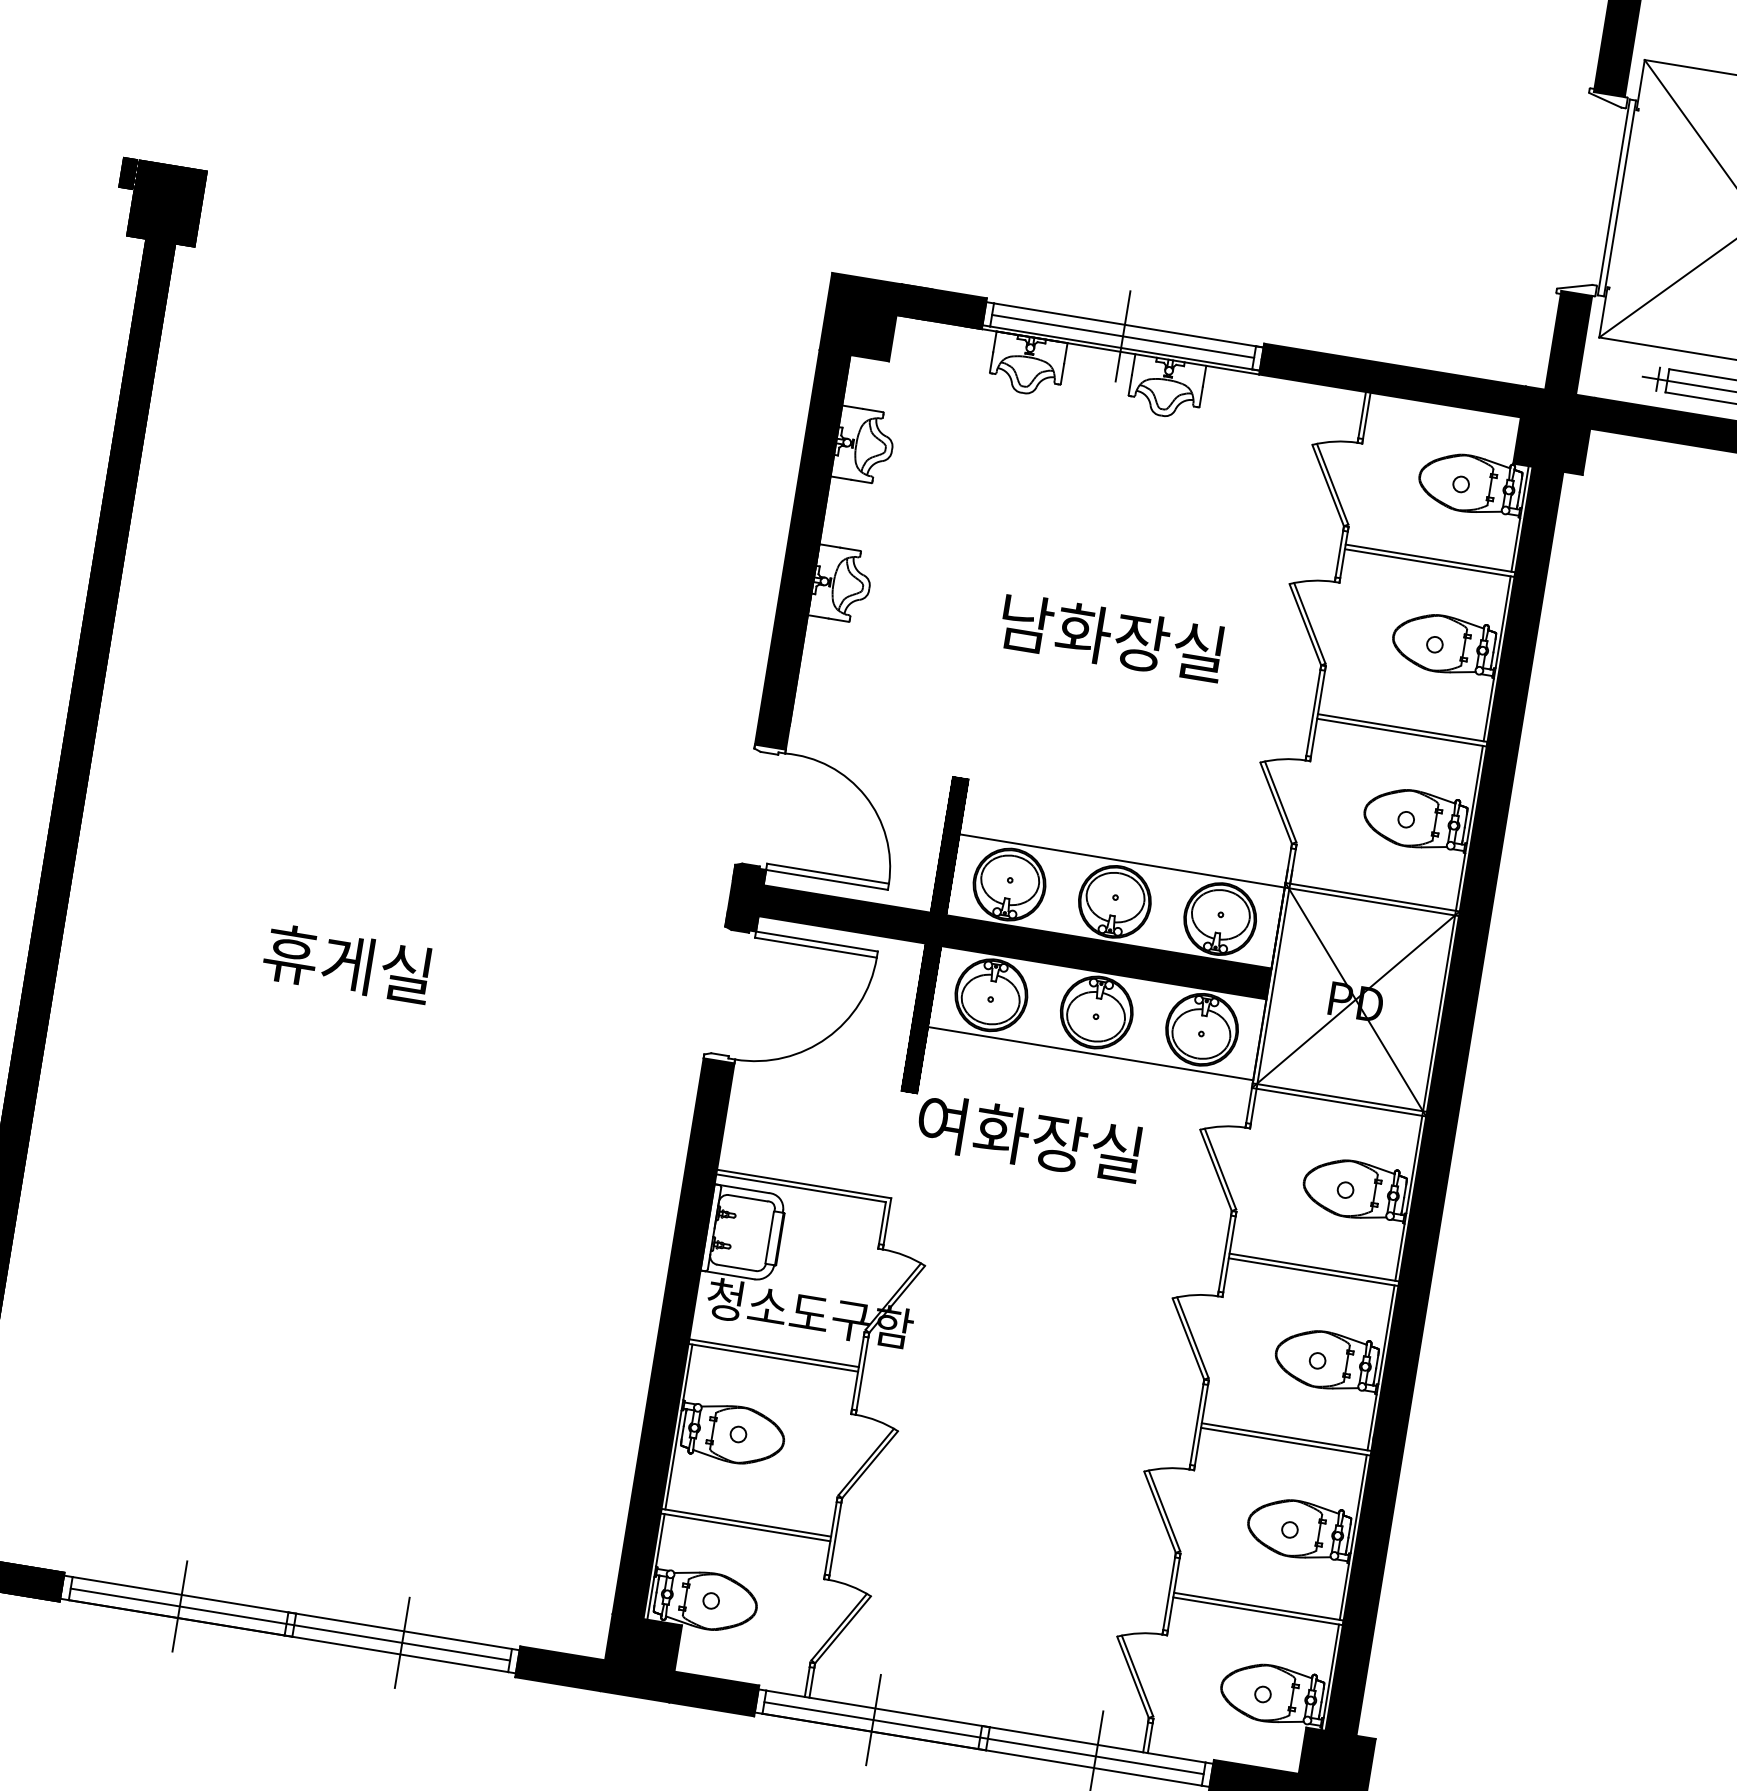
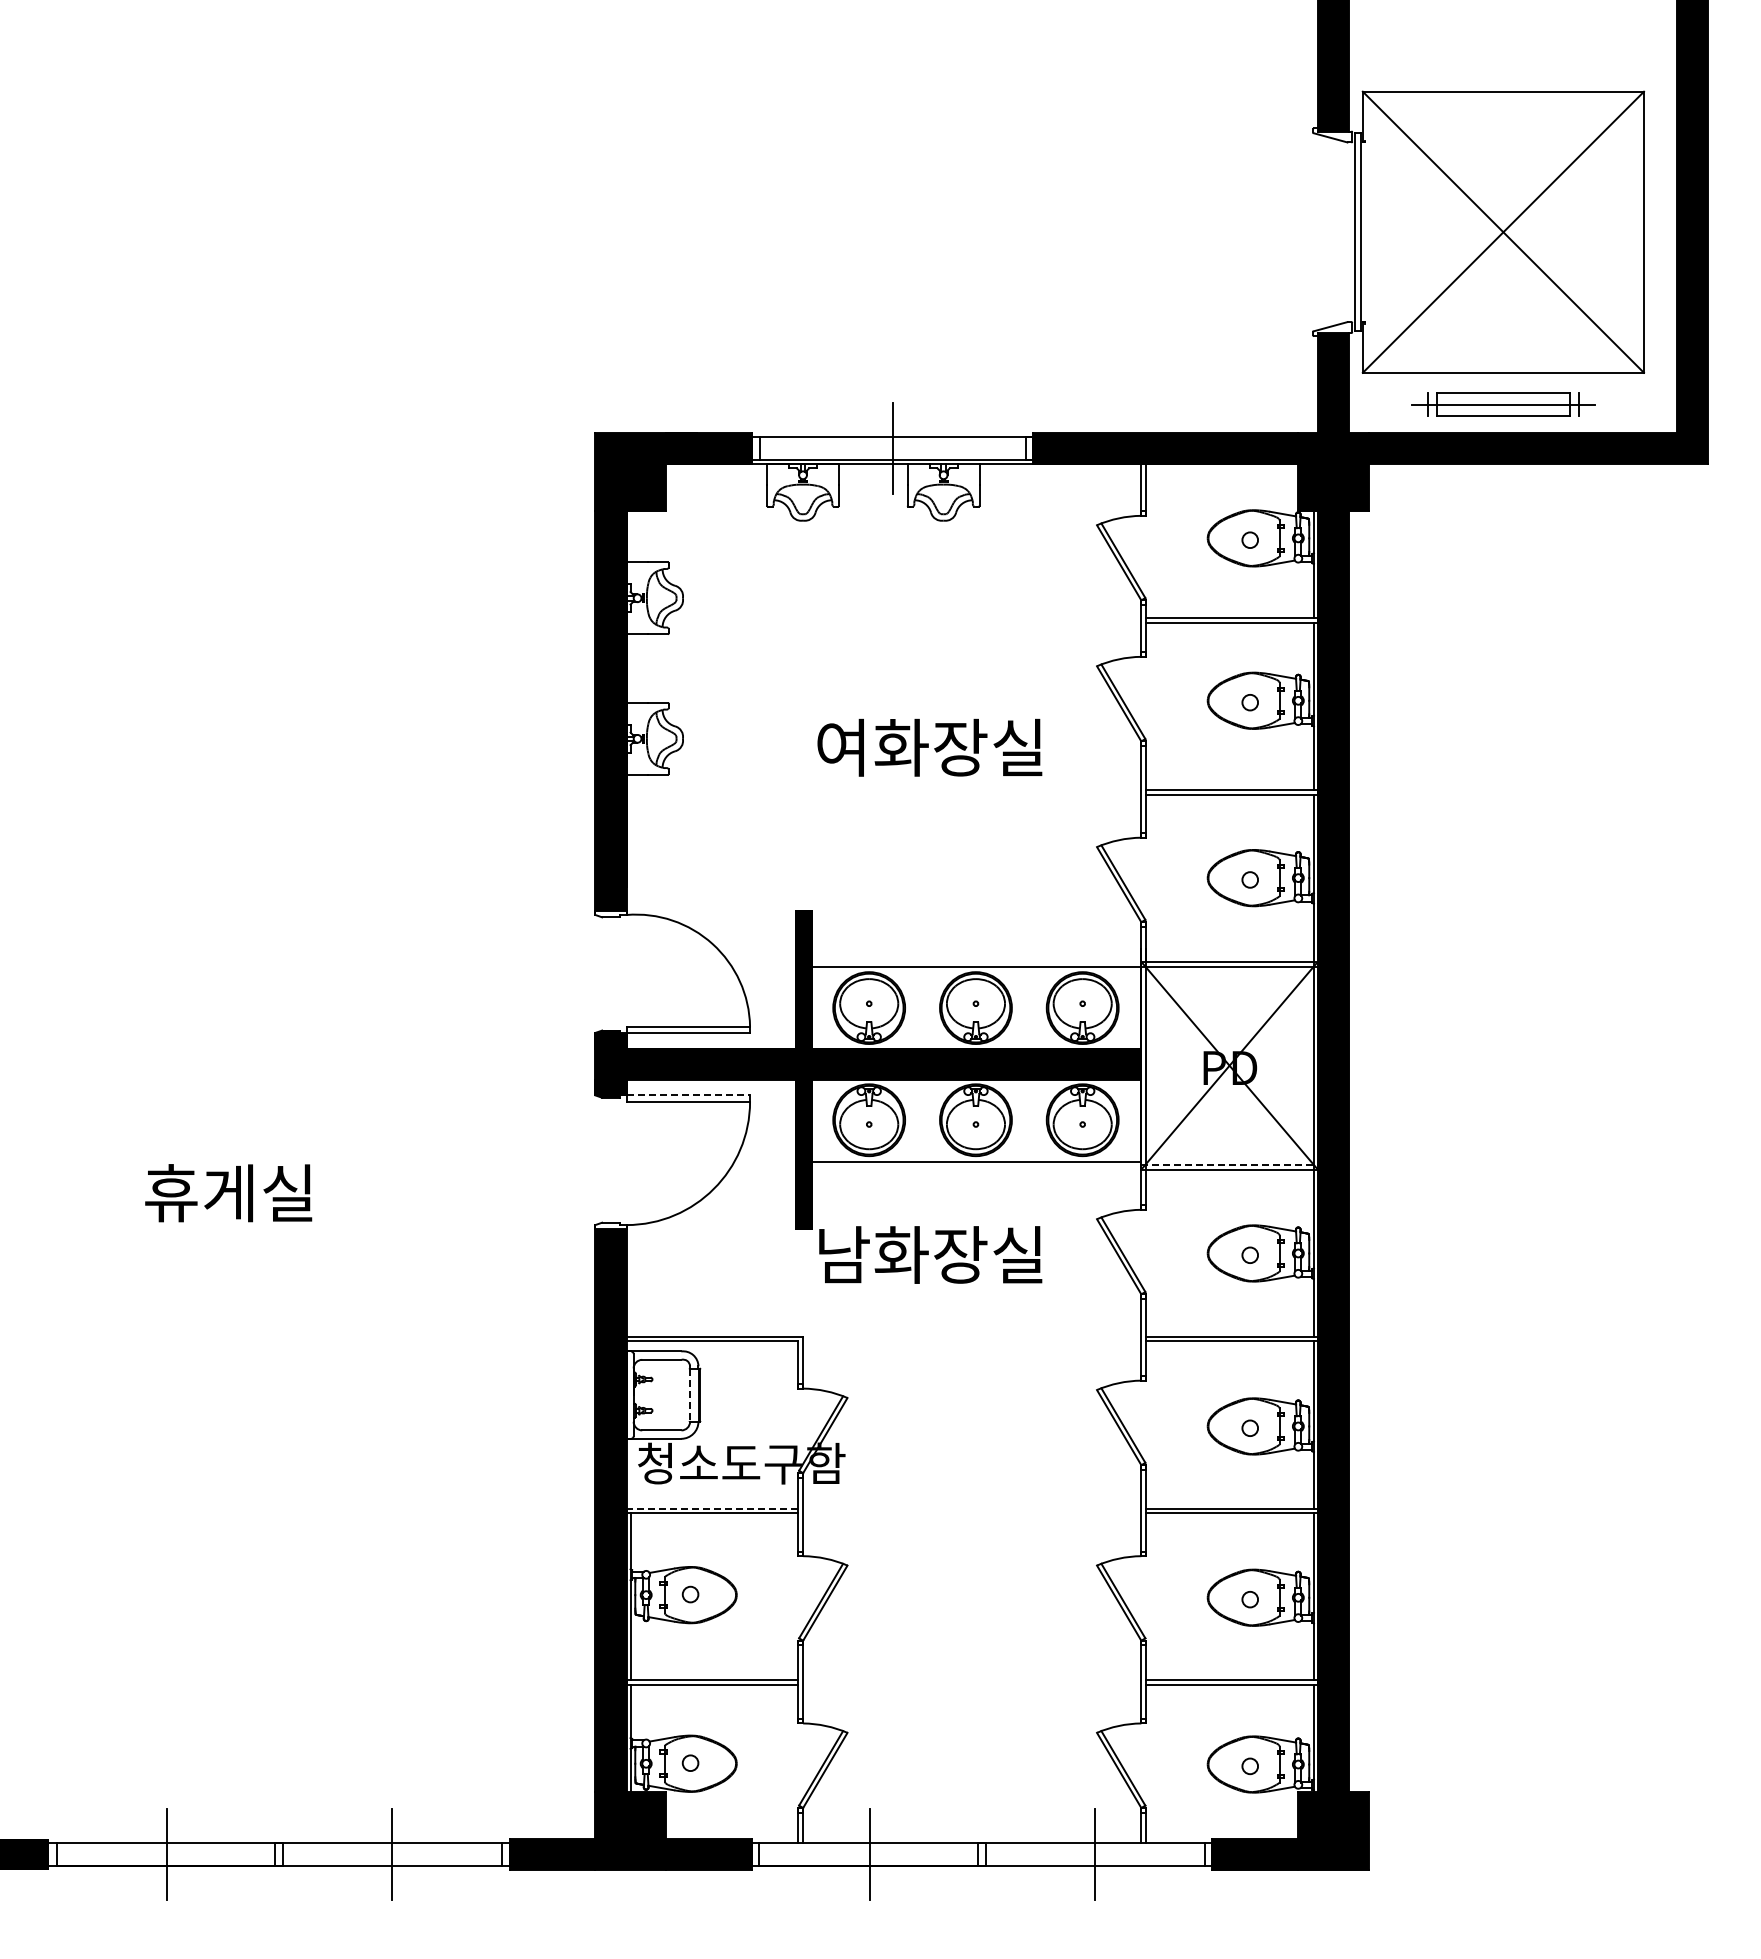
line: (1122, 336) -> (892, 448), removed
text: (1026, 623) -> (843, 747), 남화장실 -> 여화장실
line: (817, 941) -> (688, 1095), solid -> dashed
line: (1340, 1097) -> (1230, 1164), solid -> dashed
text: (944, 1123) -> (843, 1254), 여화장실 -> 남화장실
line: (769, 1237) -> (689, 1395), solid -> dashed
line: (774, 1353) -> (712, 1508), solid -> dashed
line: (289, 1624) -> (278, 1854), removed
line: (983, 1738) -> (981, 1854), removed

